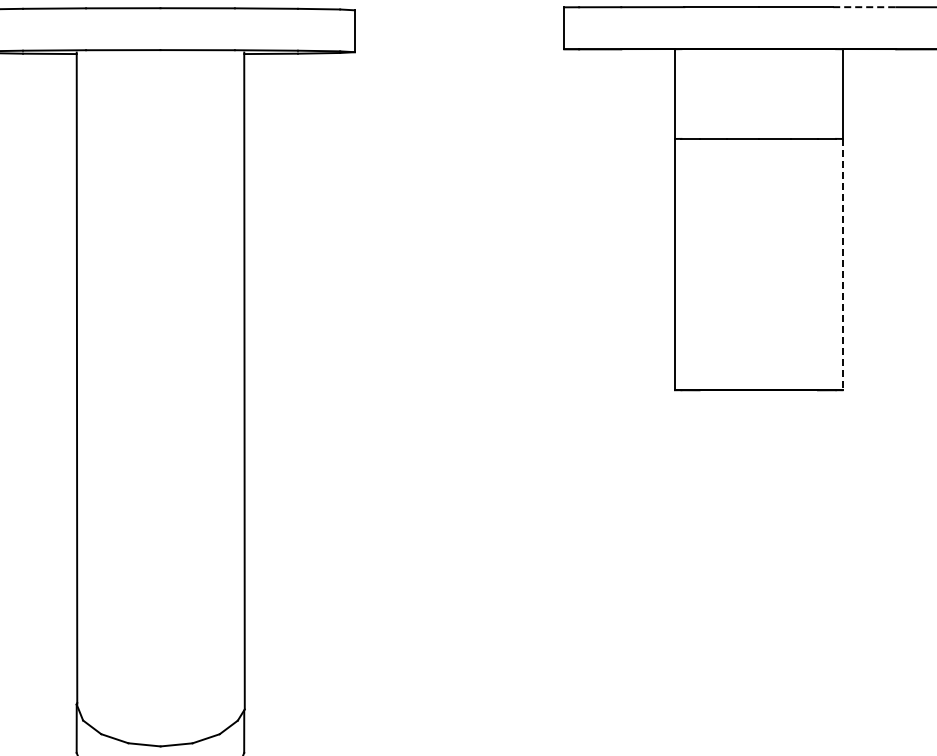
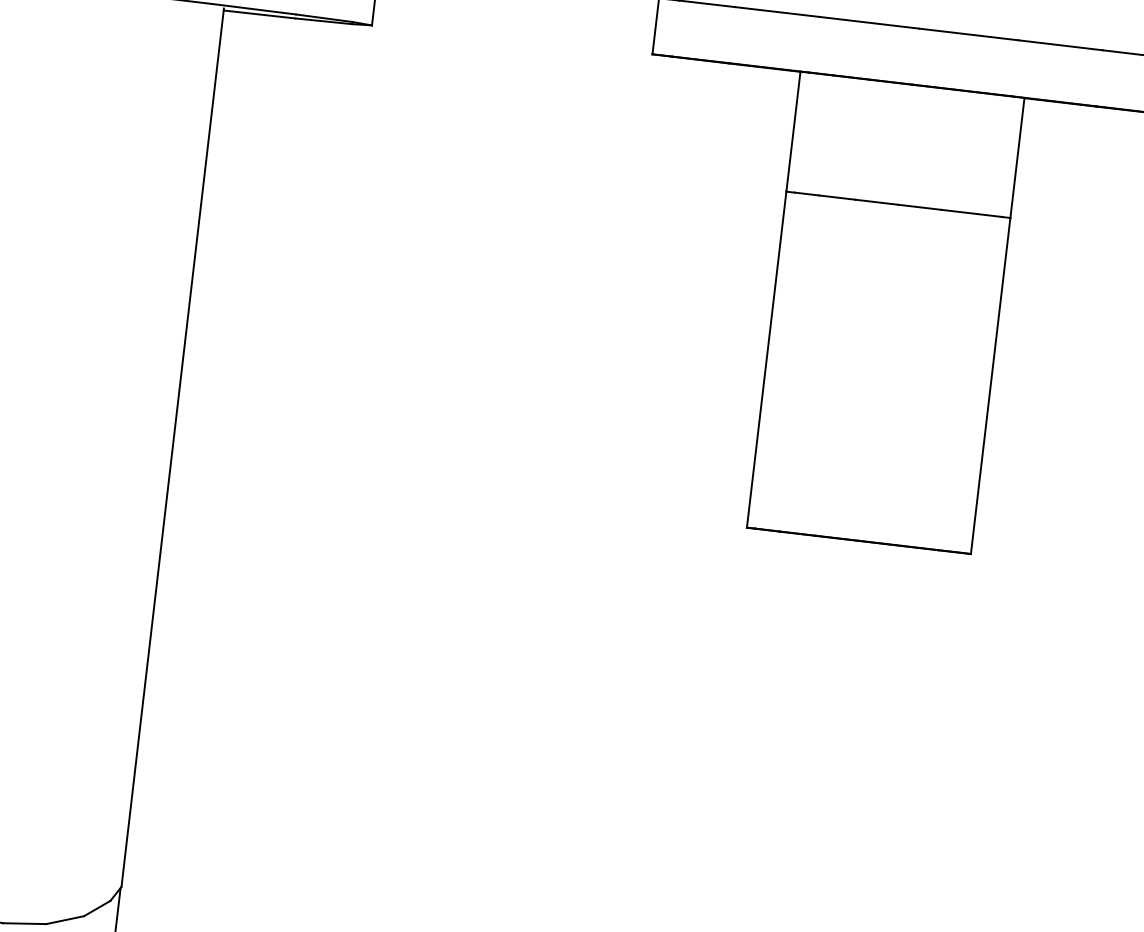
line: (864, 7) -> (1060, 45), dashed -> solid
line: (842, 264) -> (990, 385), dashed -> solid

